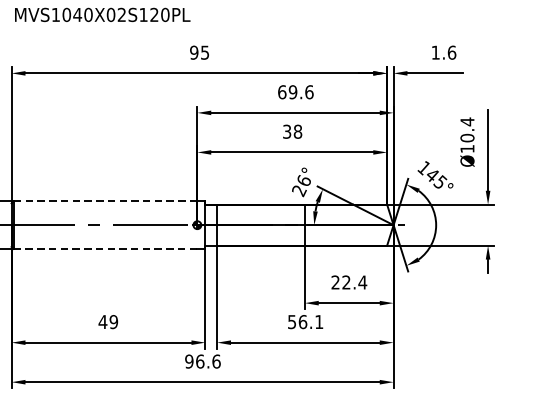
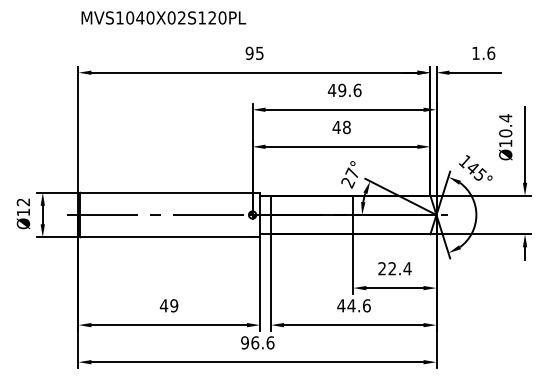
text: (281, 92) -> (331, 90), 69.6 -> 49.6
text: (286, 131) -> (336, 127), 38 -> 48
text: (302, 179) -> (351, 172), 26° -> 27°
line: (104, 201) -> (165, 192), dashed -> solid
line: (105, 249) -> (166, 237), dashed -> solid
text: (305, 321) -> (353, 305), 56.1 -> 44.6

